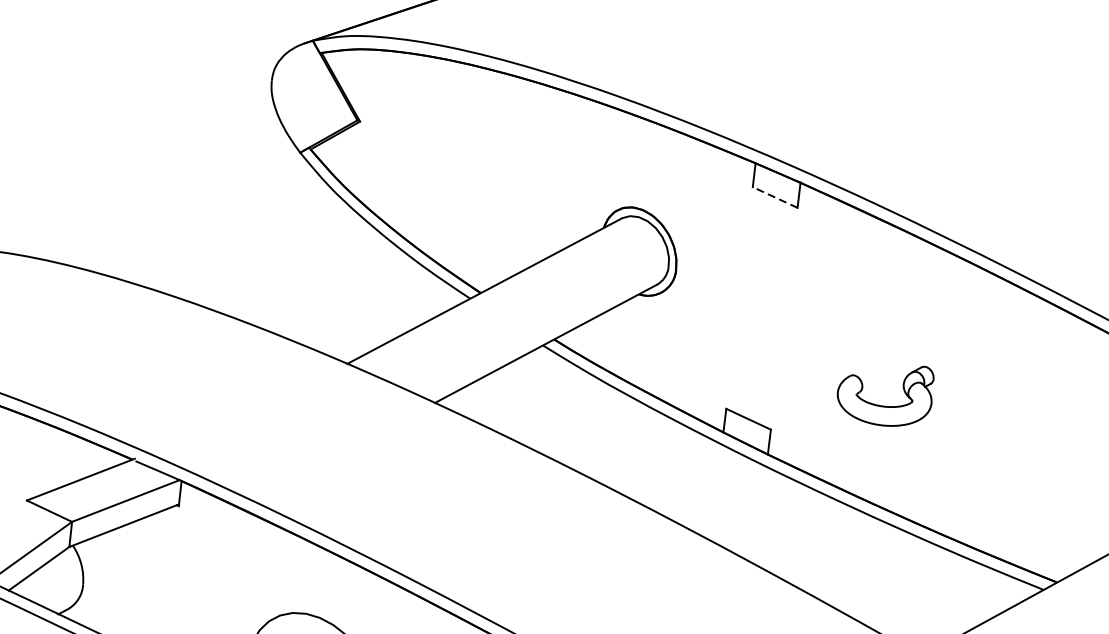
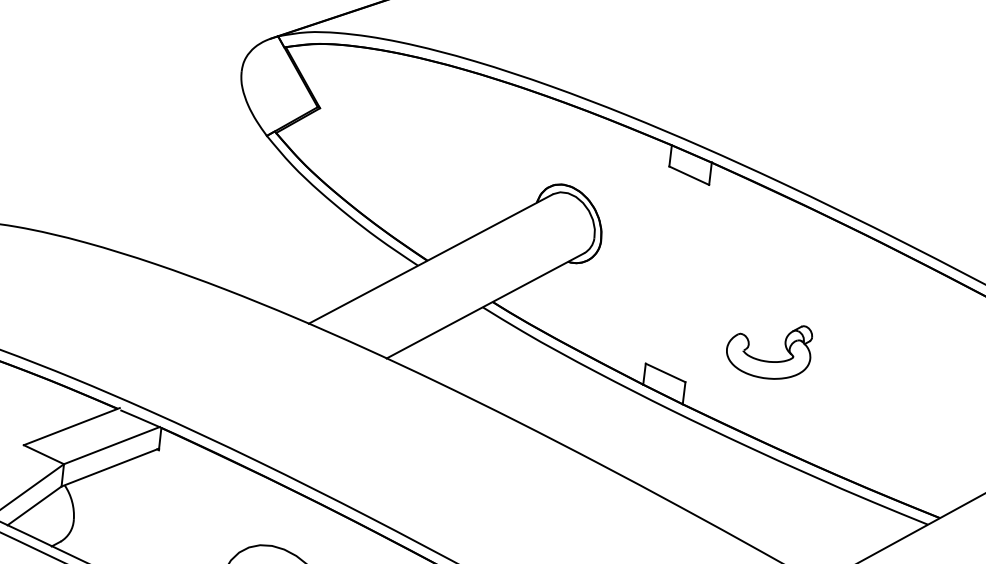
line: (775, 197) -> (689, 175), dashed -> solid
part: (884, 405) -> (768, 360), moved

